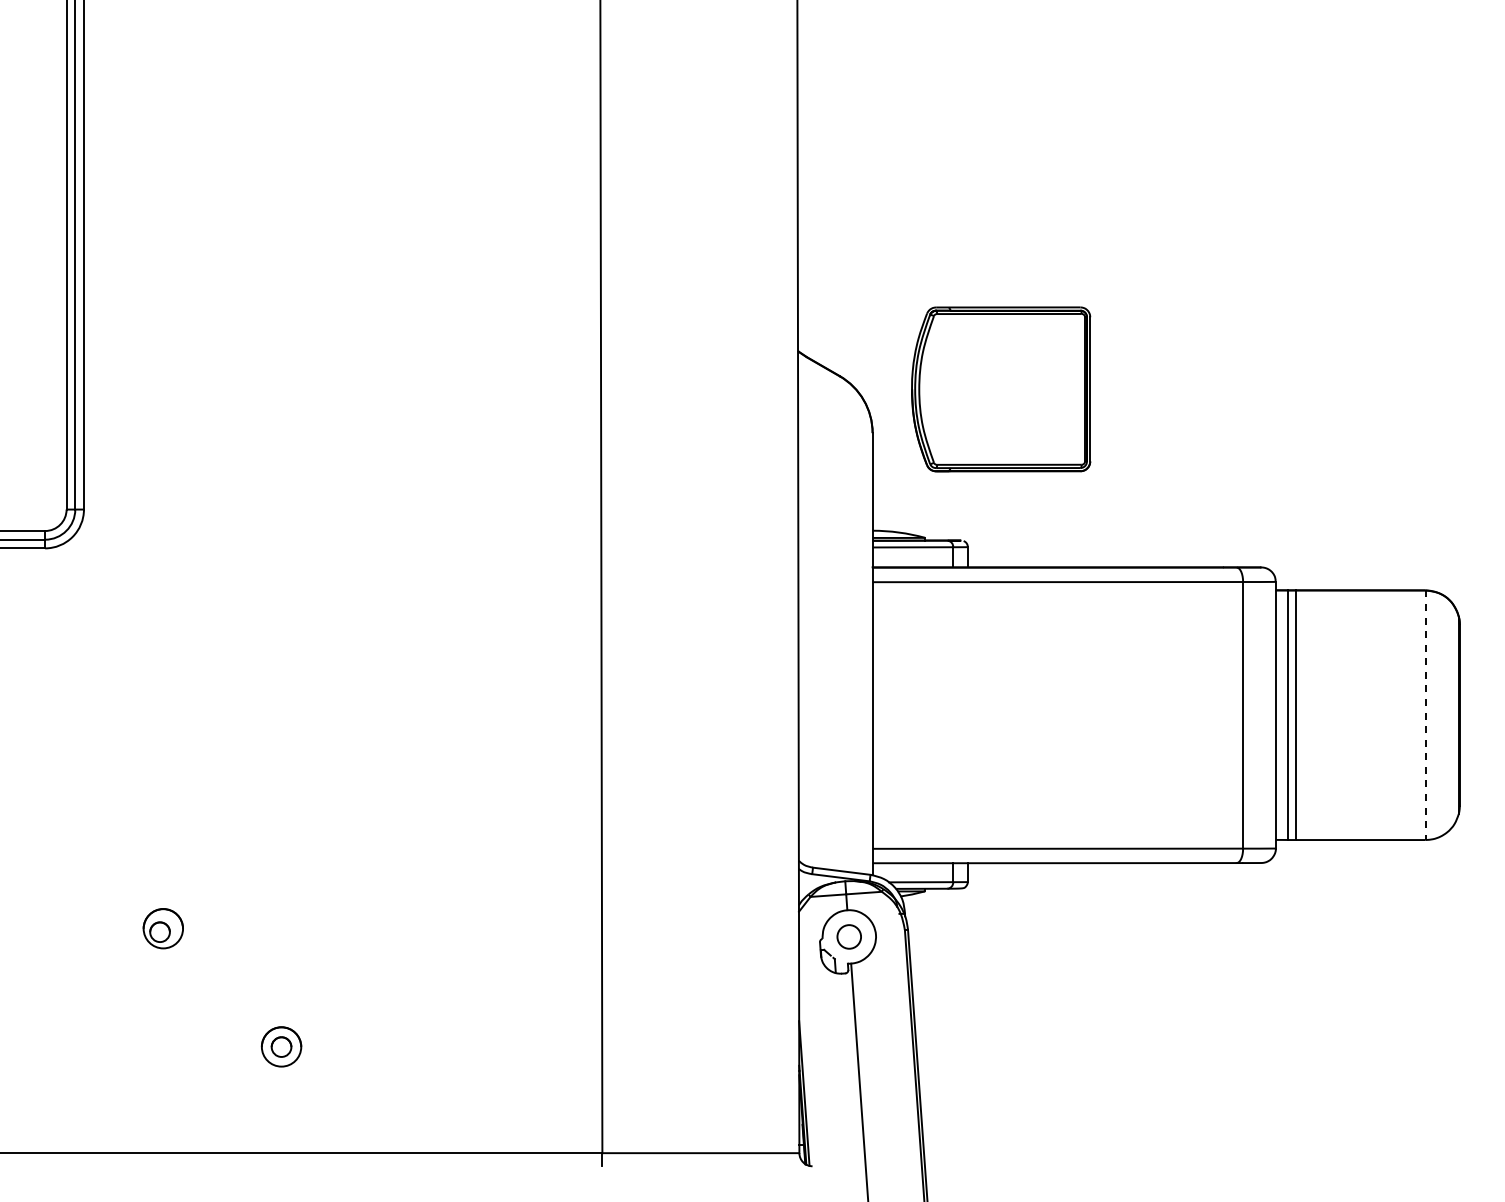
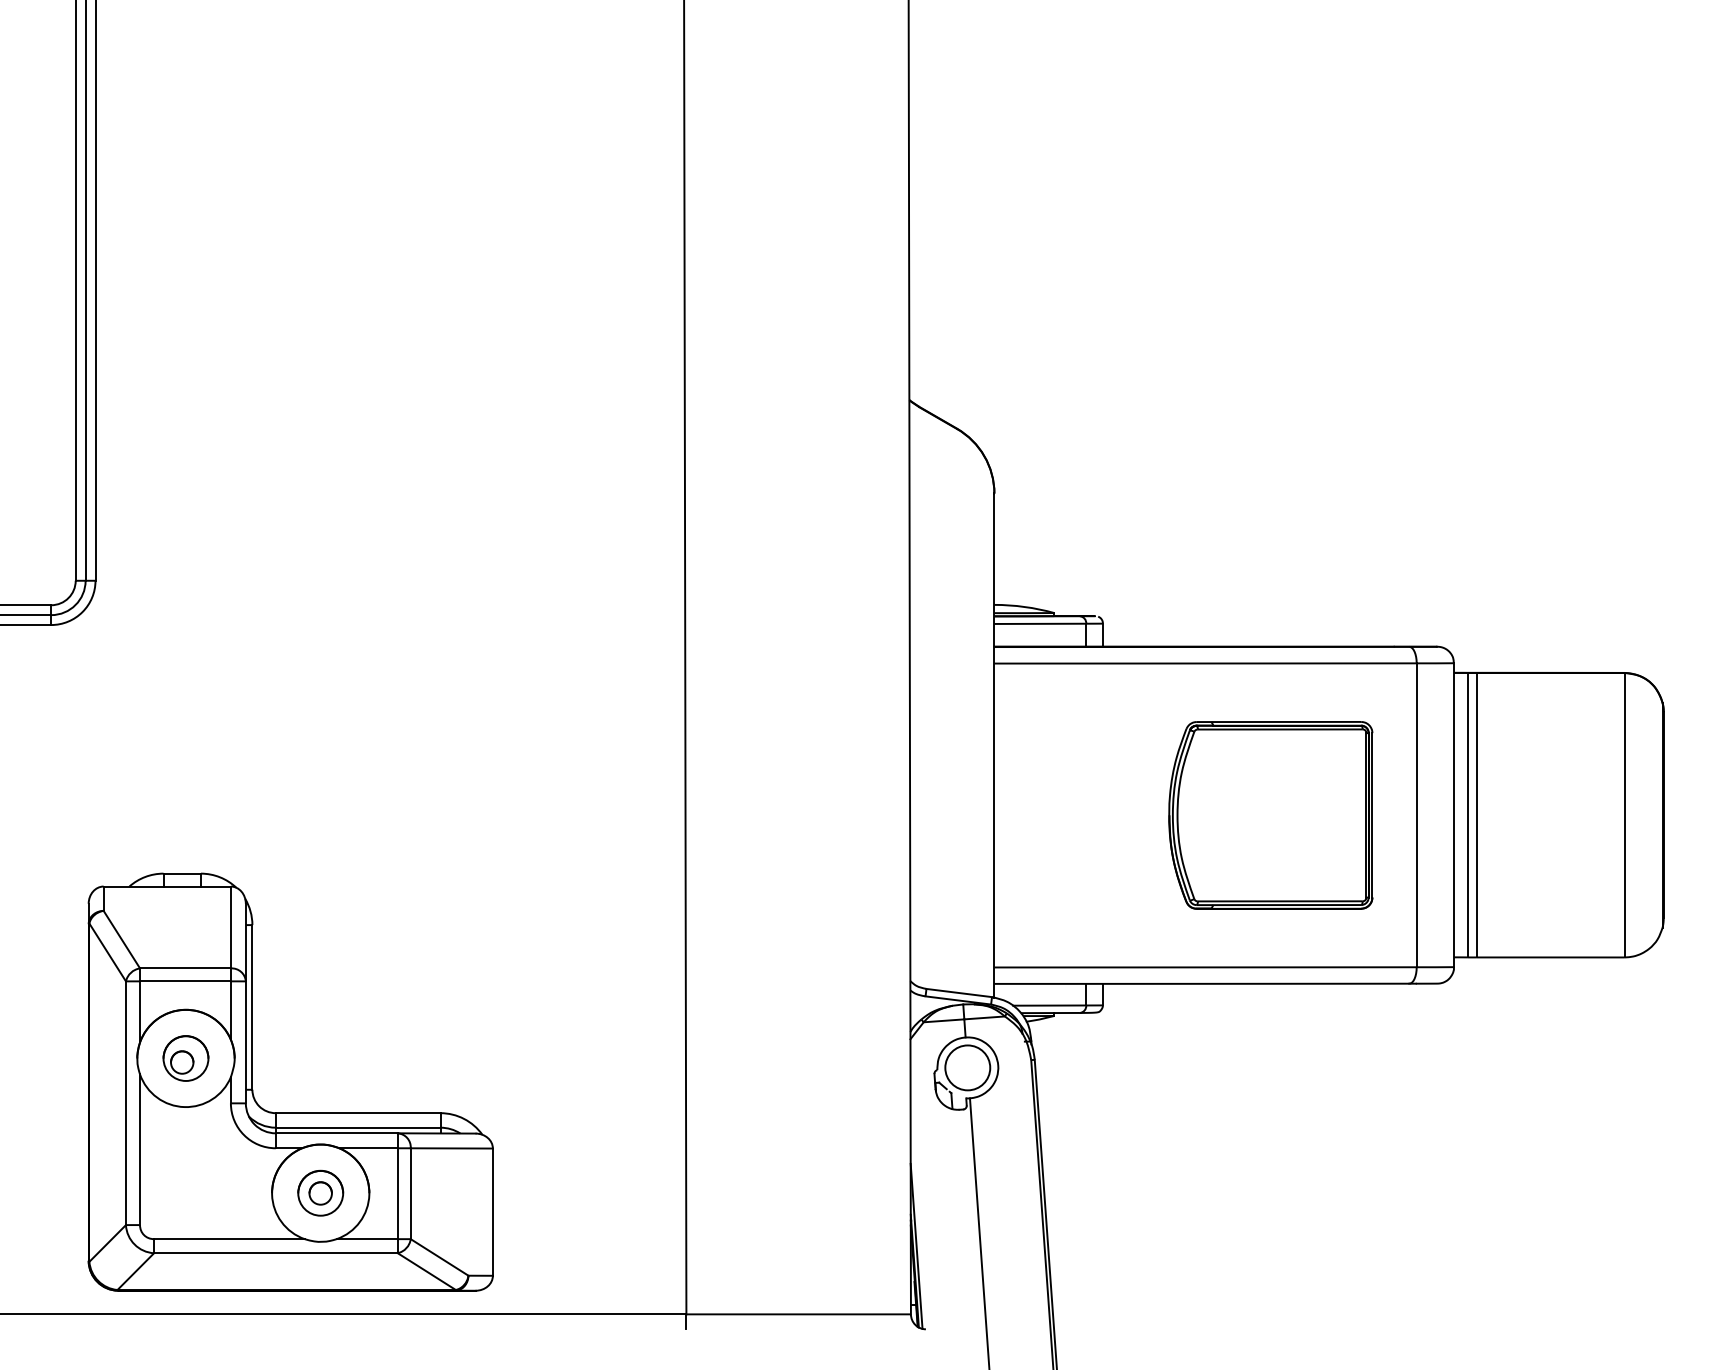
part: (1001, 389) -> (1271, 815), moved
line: (1425, 715) -> (1624, 815), dashed -> solid
circle: (848, 936) -> (966, 1067), size x1.67
part: (255, 976) -> (291, 1112), added

